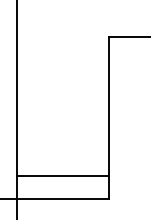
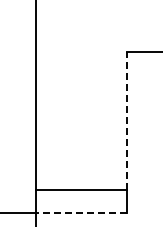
line: (109, 106) -> (127, 120), solid -> dashed
line: (63, 198) -> (81, 212), solid -> dashed

